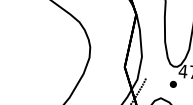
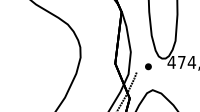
part: (173, 84) -> (148, 66), moved

